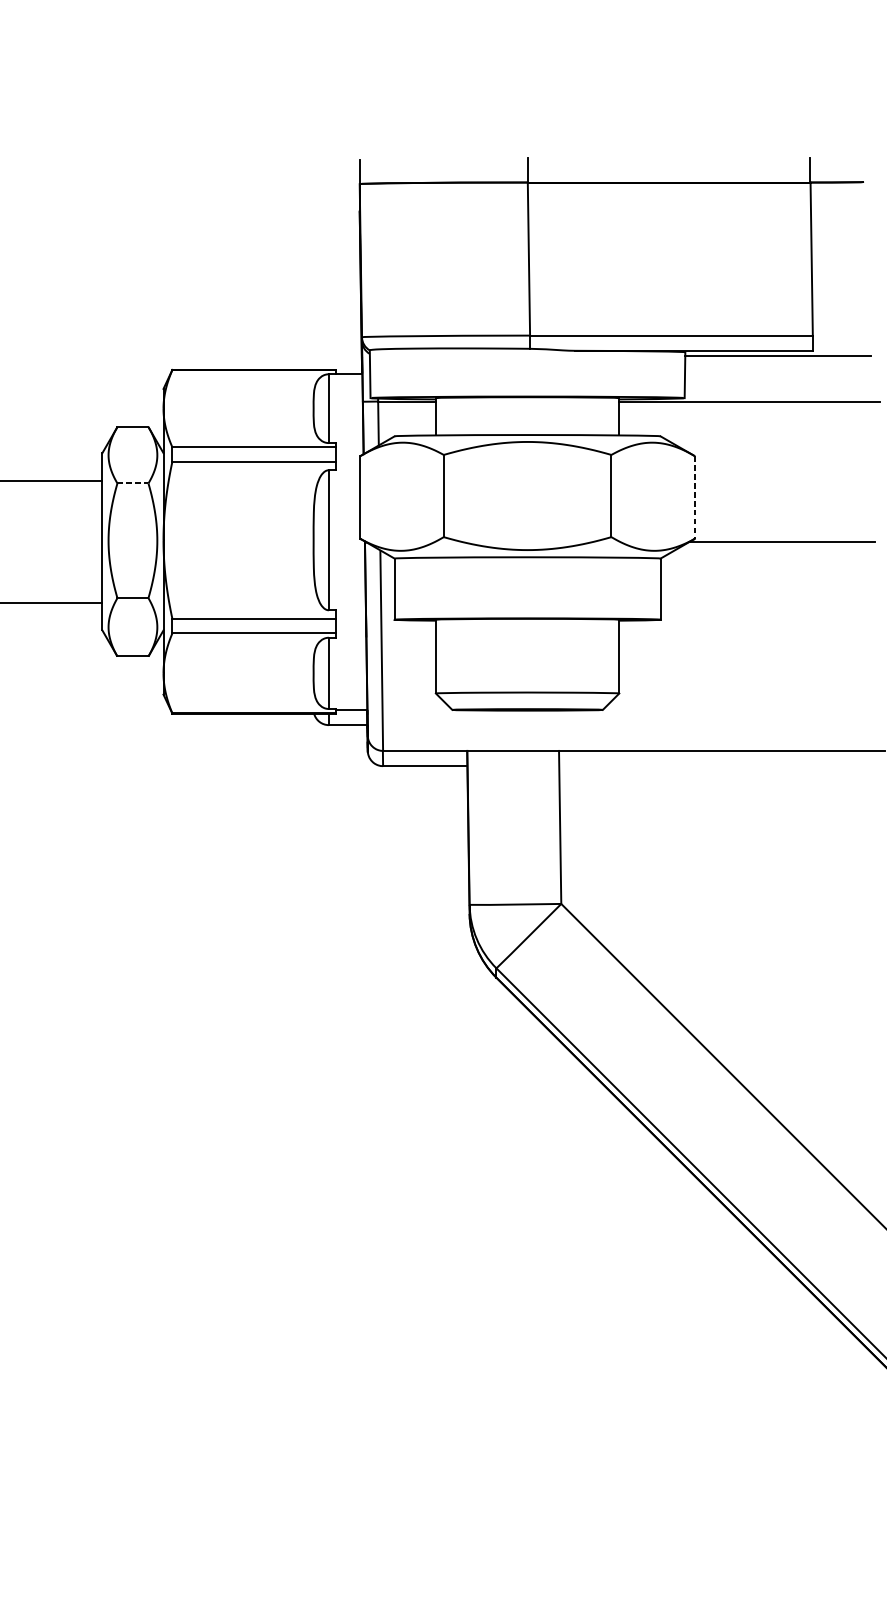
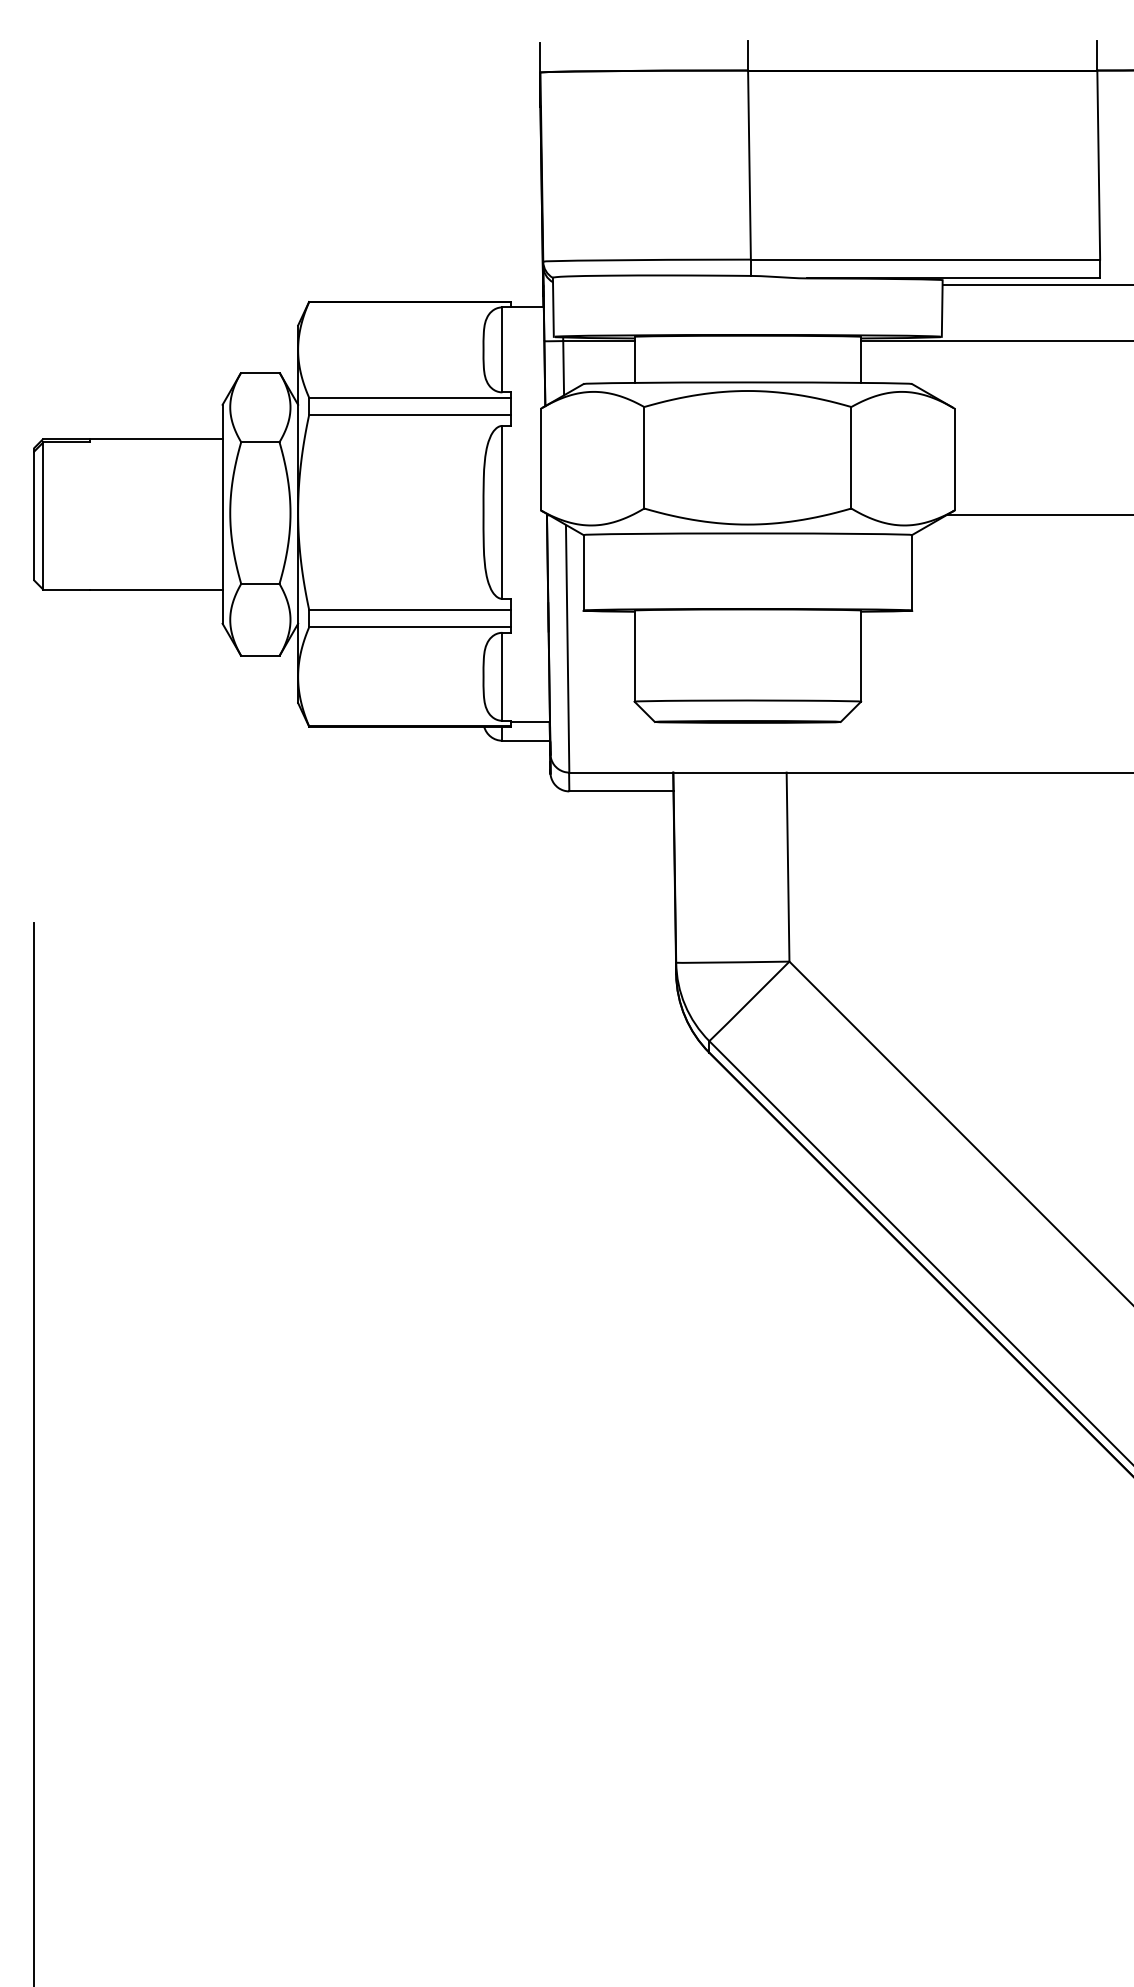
line: (133, 483) -> (260, 442), dashed -> solid
line: (694, 497) -> (954, 459), dashed -> solid

